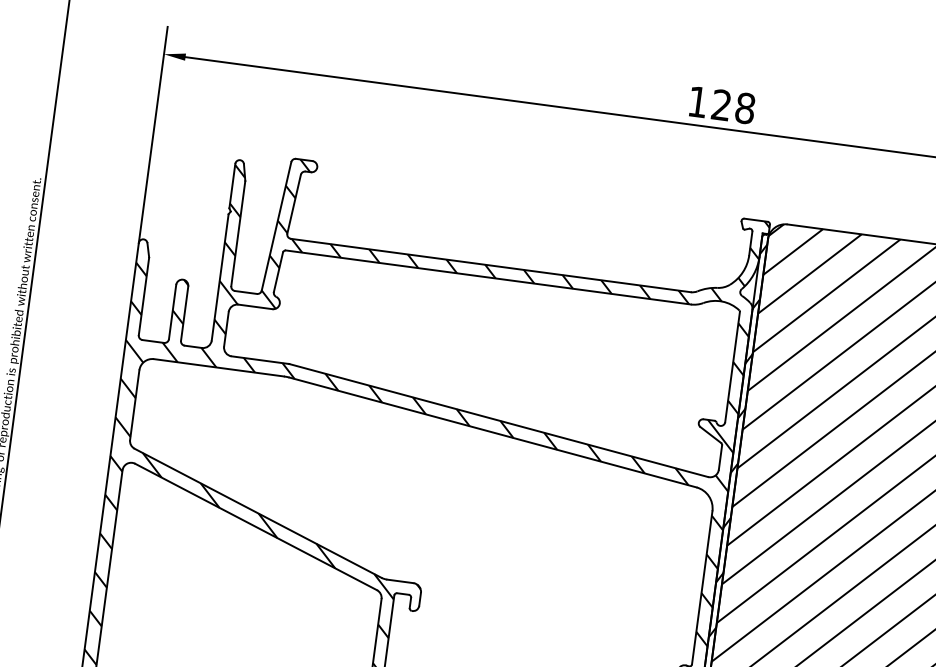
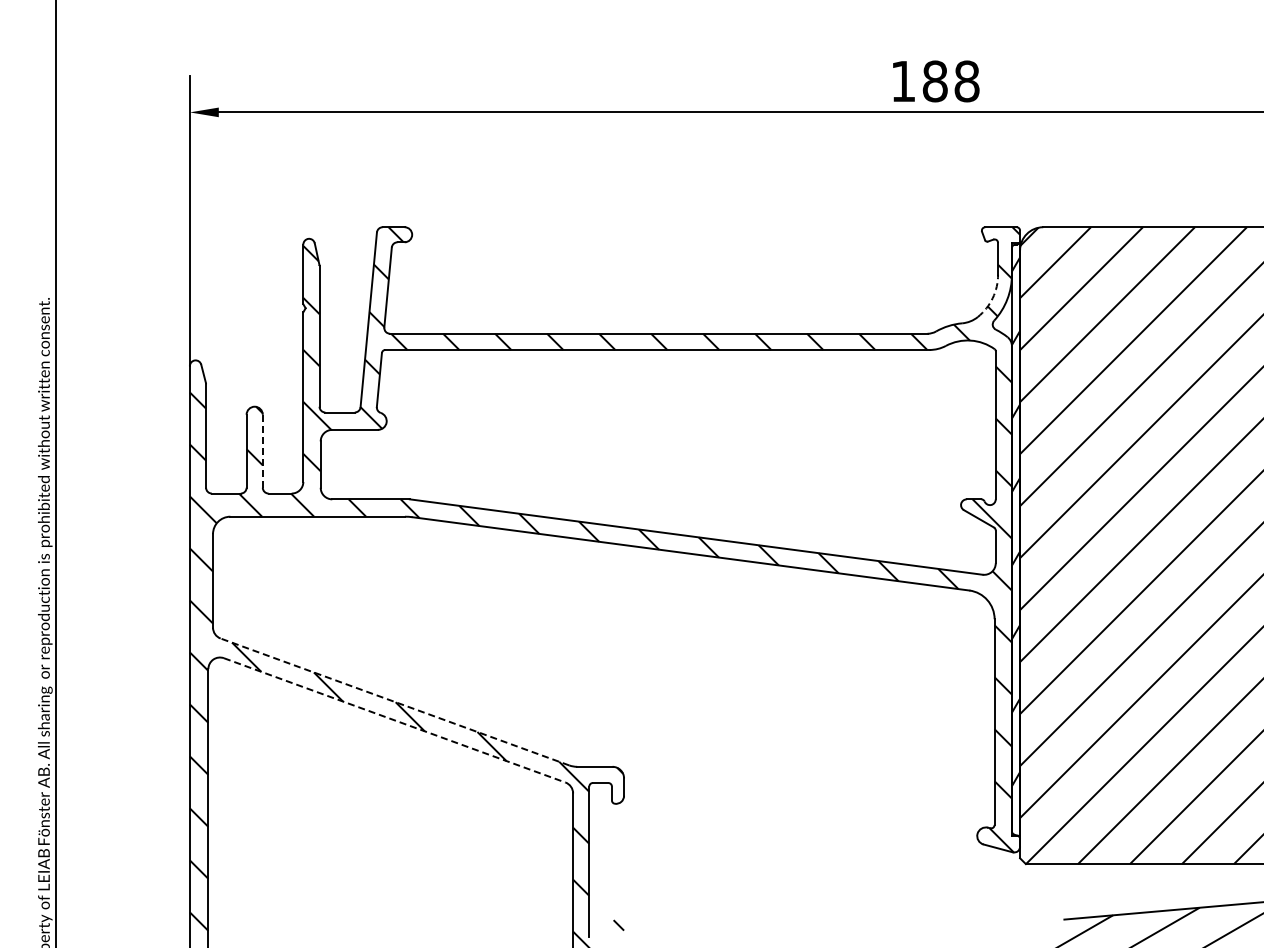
text: (721, 105) -> (934, 81), 128 -> 188
arc: (742, 272) -> (992, 298), solid -> dashed
line: (184, 313) -> (262, 450), solid -> dashed
line: (257, 512) -> (394, 701), solid -> dashed
line: (255, 527) -> (394, 720), solid -> dashed

